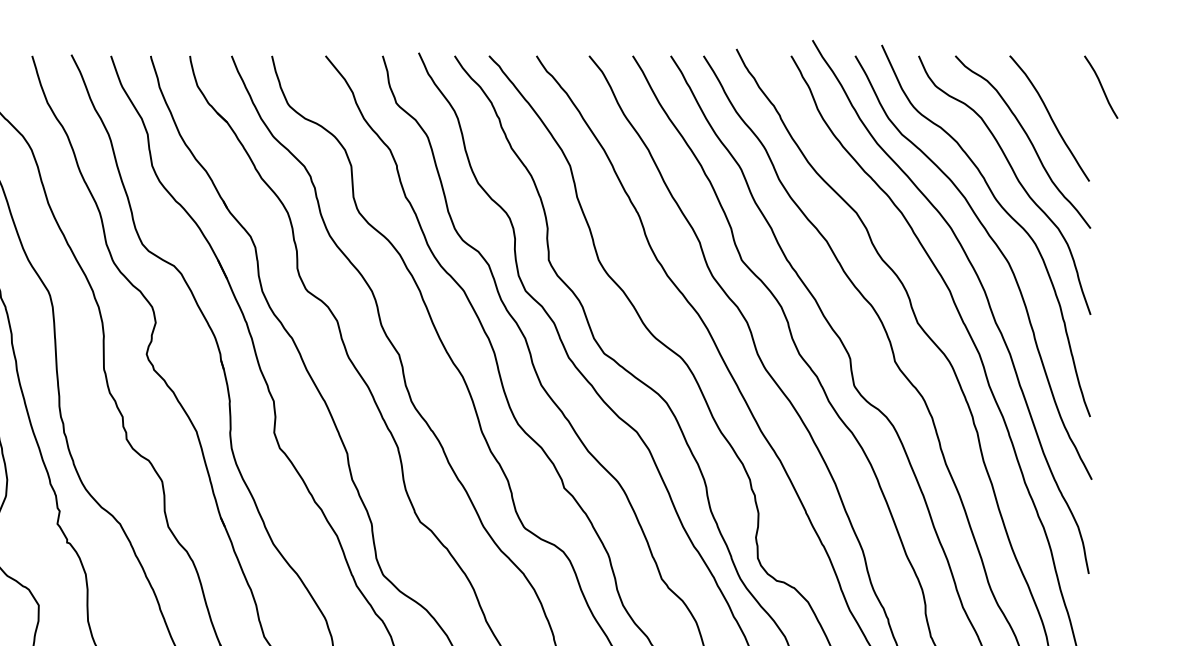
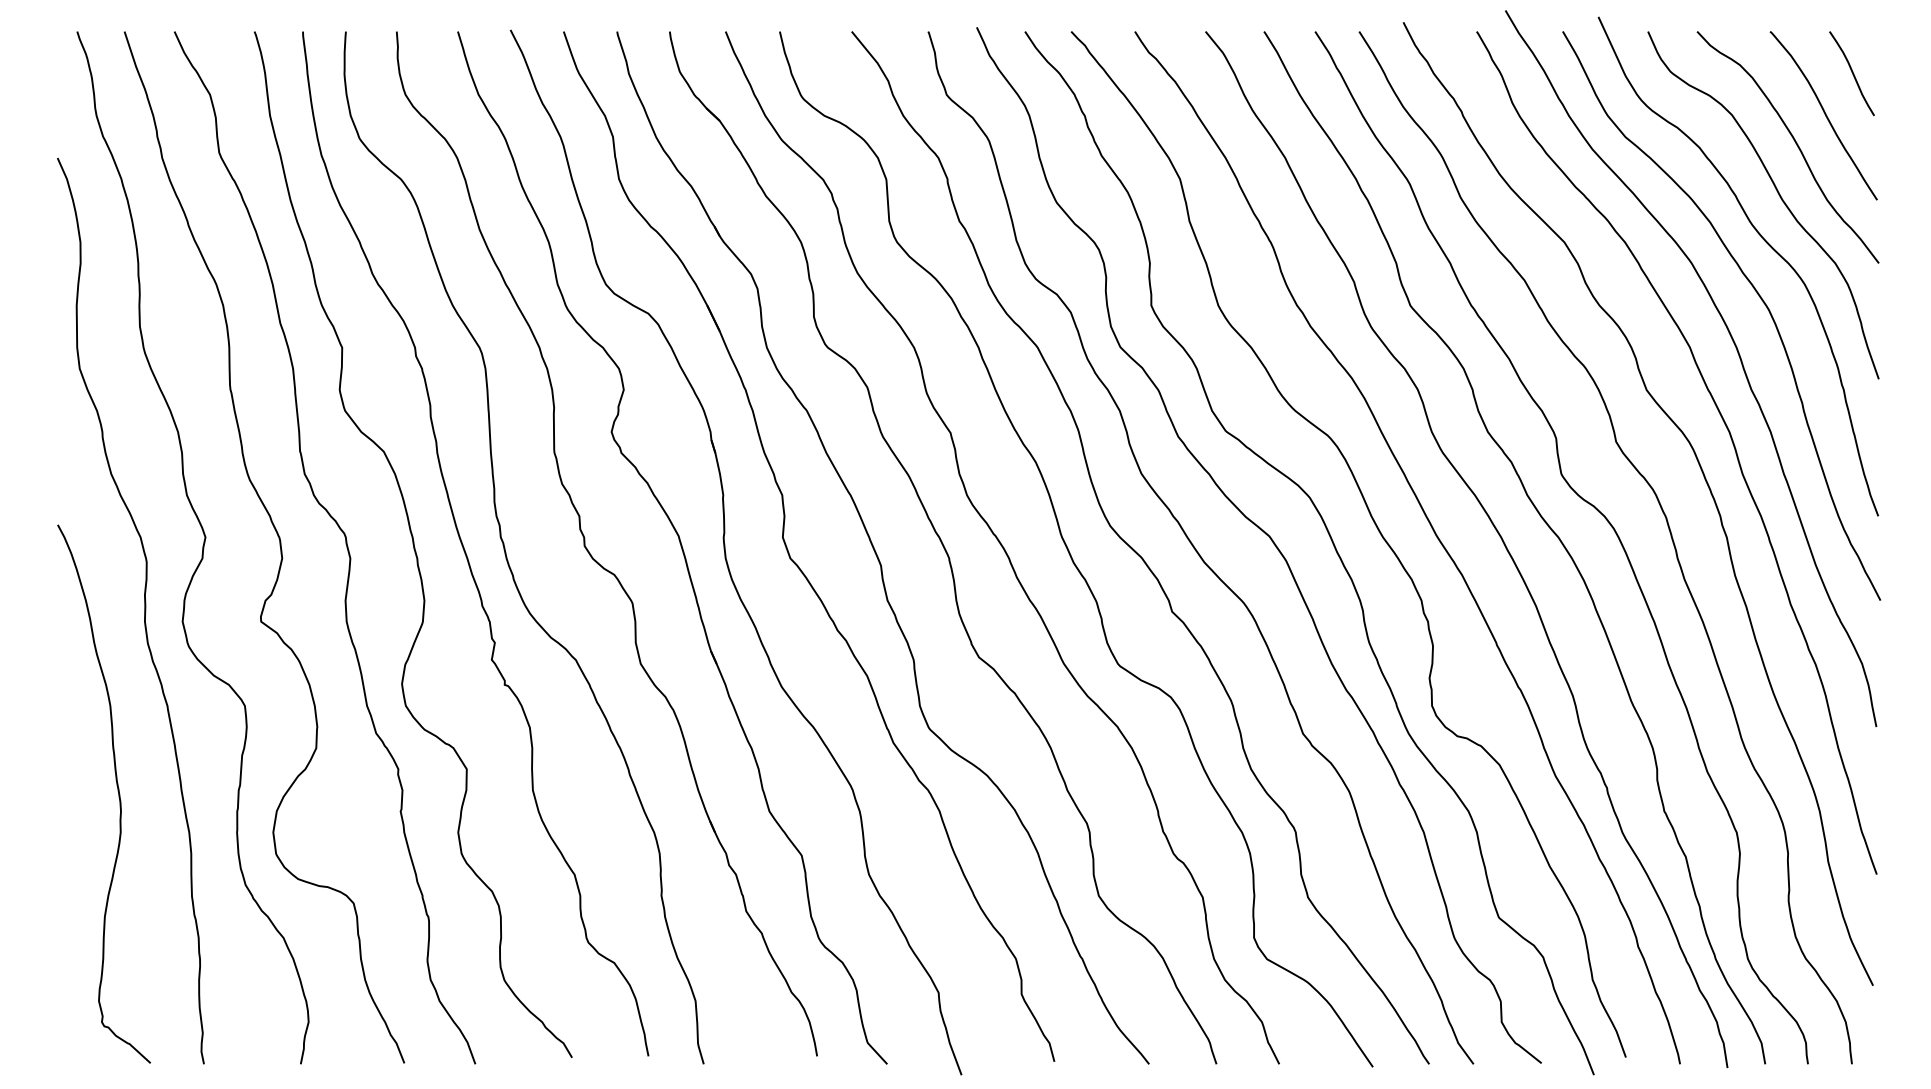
curve: (1100, 86) -> (1851, 72), moved

